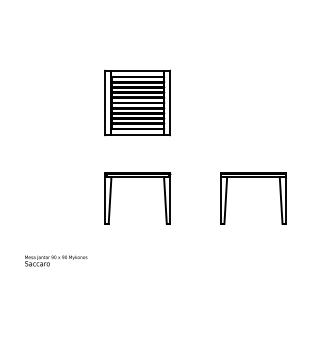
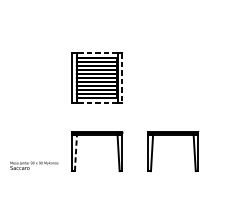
line: (137, 70) -> (97, 52), solid -> dashed
line: (170, 103) -> (122, 78), solid -> dashed
line: (137, 135) -> (97, 103), solid -> dashed
part: (253, 177) -> (173, 135), moved
line: (110, 199) -> (76, 152), solid -> dashed
text: (56, 260) -> (34, 165), moved

